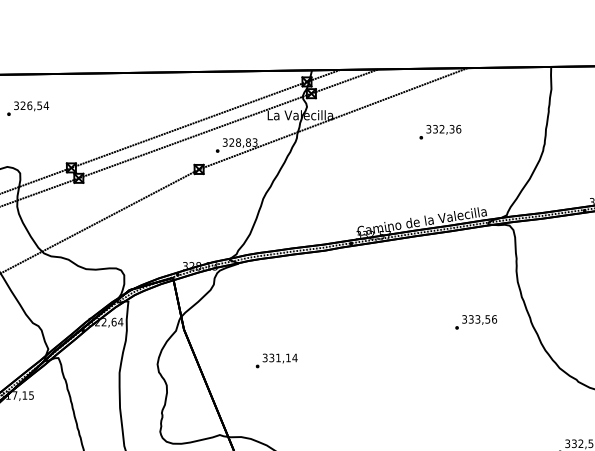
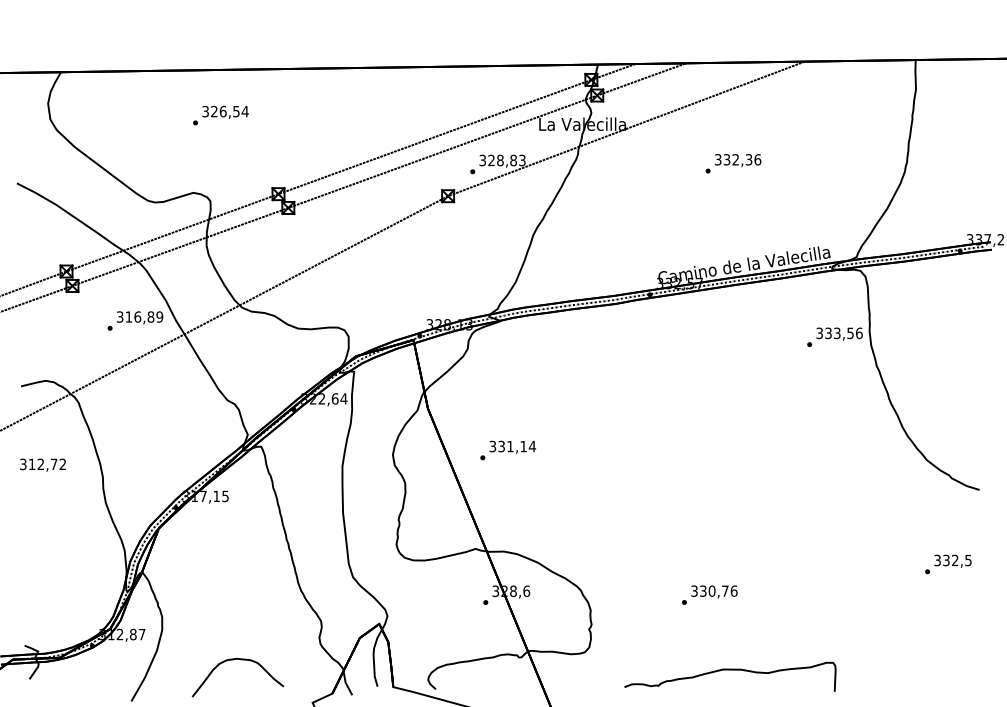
text: (440, 132) -> (733, 163), moved
text: (475, 321) -> (834, 336), moved
text: (276, 360) -> (507, 450), moved

